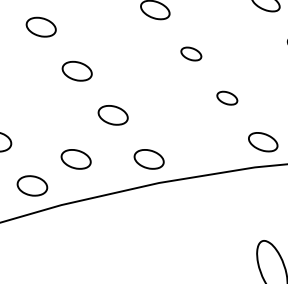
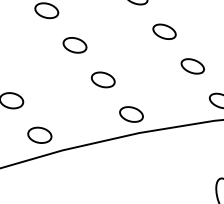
part: (191, 53) -> (164, 31), size x1.43
part: (227, 98) -> (192, 66), size x1.43
part: (75, 159) -> (73, 114), removed

